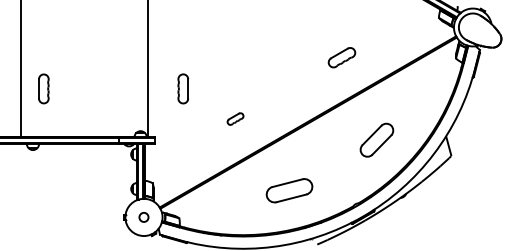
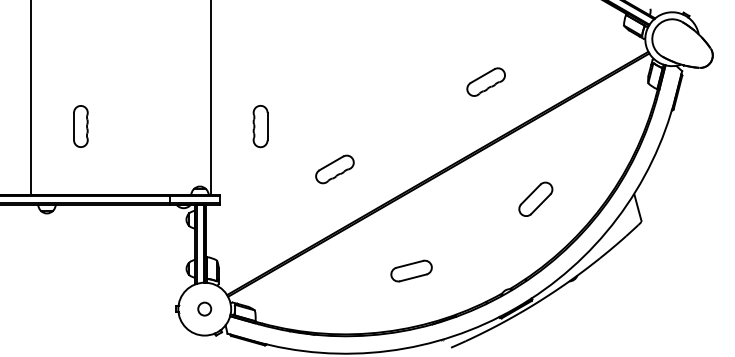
part: (43, 88) -> (80, 125), moved
part: (235, 118) -> (334, 168), size x1.67
part: (376, 139) -> (535, 198), size x0.71
part: (289, 190) -> (411, 270), size x0.62

